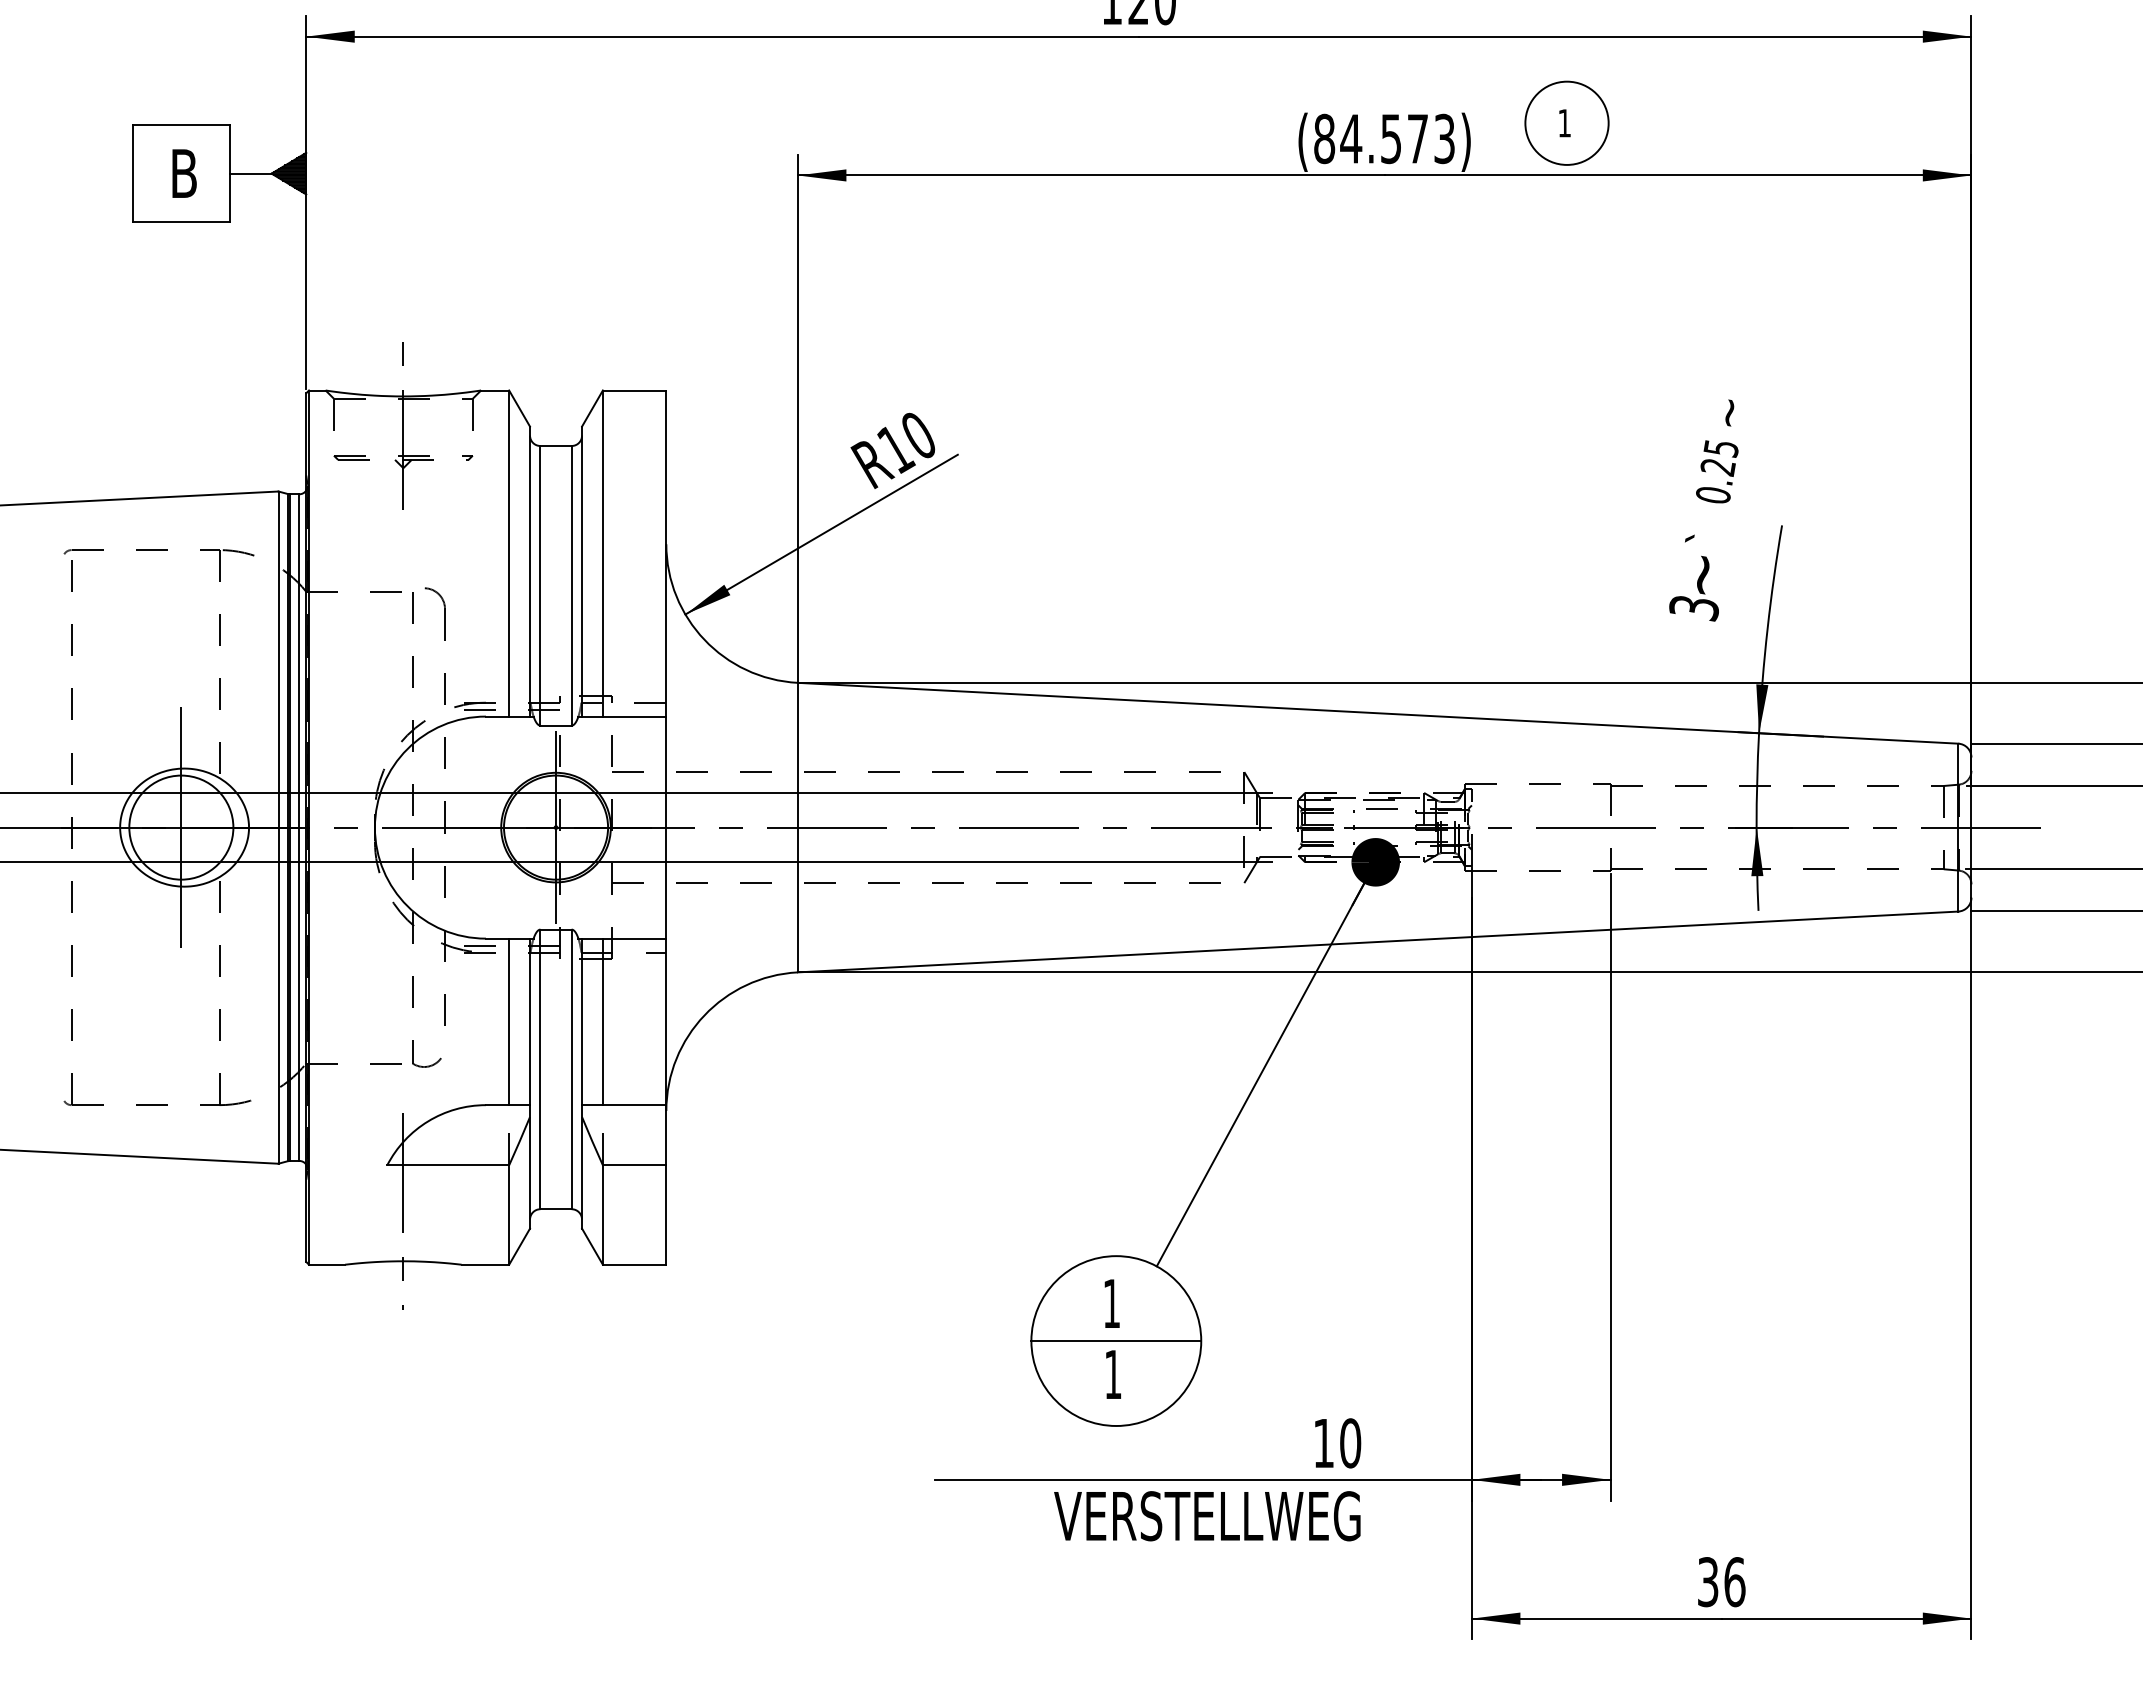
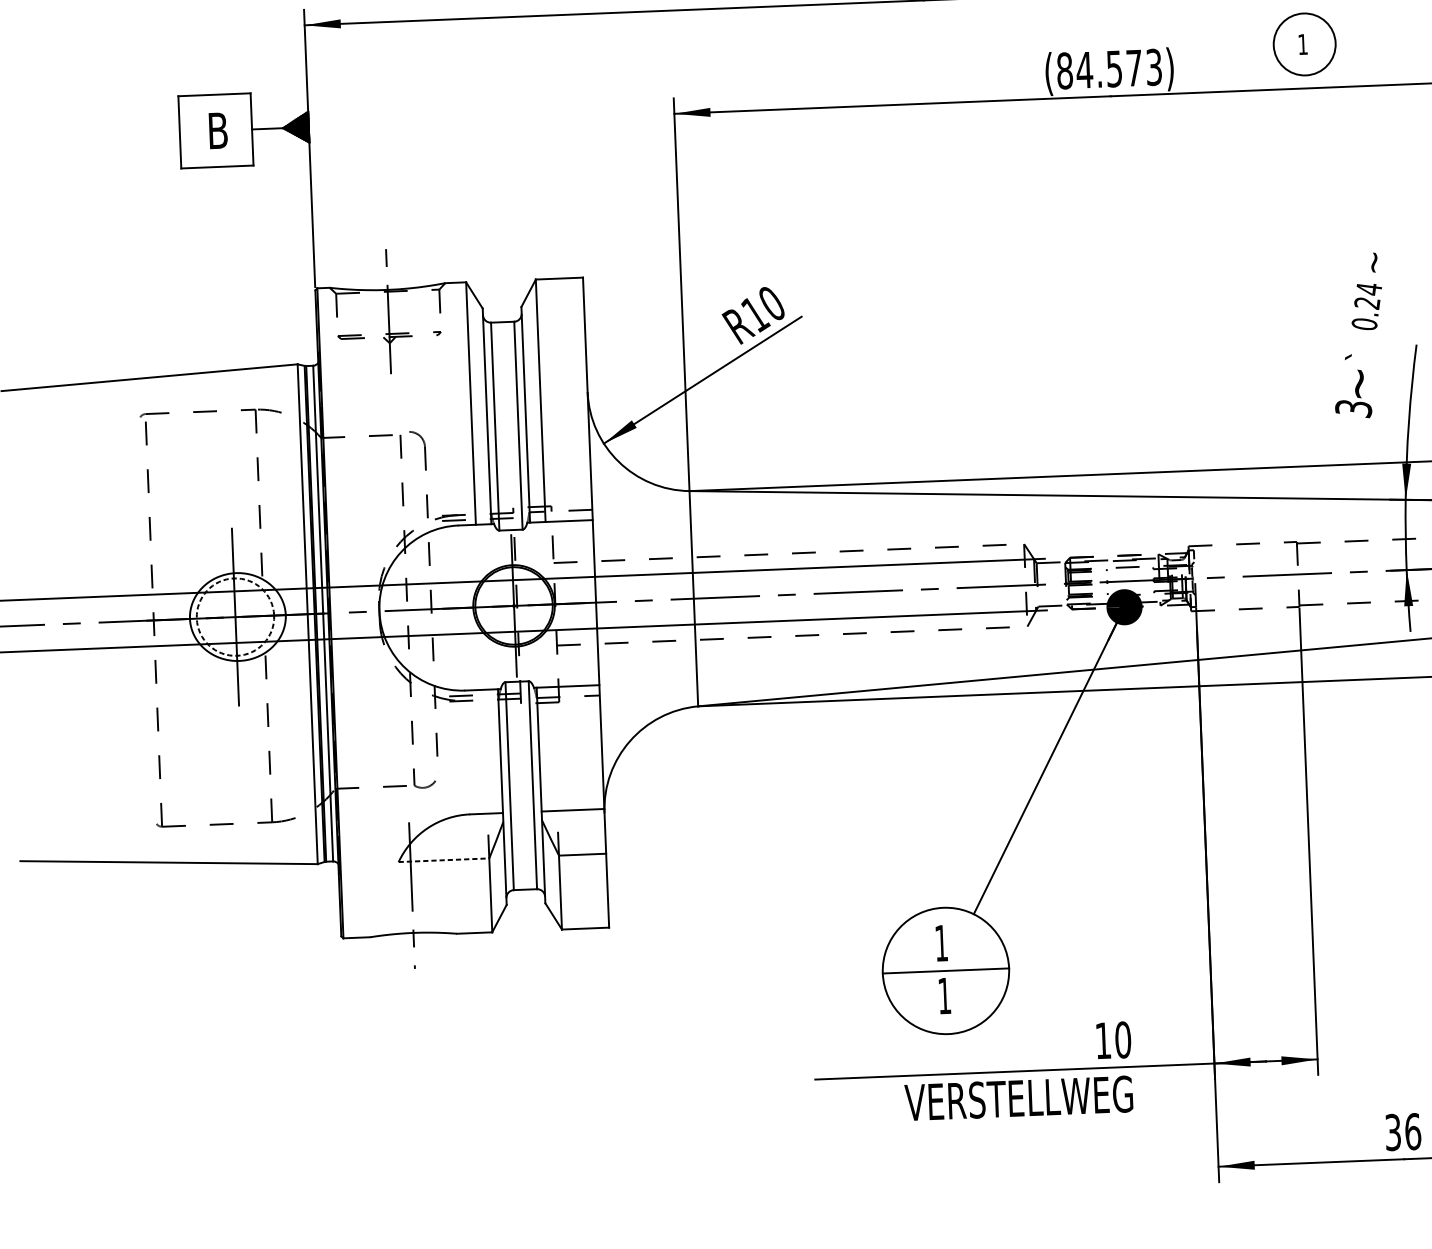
part: (1566, 122) -> (1304, 43), moved
text: (1720, 448) -> (1368, 289), 0.25 -> 0.24
circle: (181, 827) -> (235, 617), solid -> dashed
line: (509, 1021) -> (485, 751), removed
line: (602, 1021) -> (554, 748), removed
line: (448, 1165) -> (444, 860), solid -> dashed

